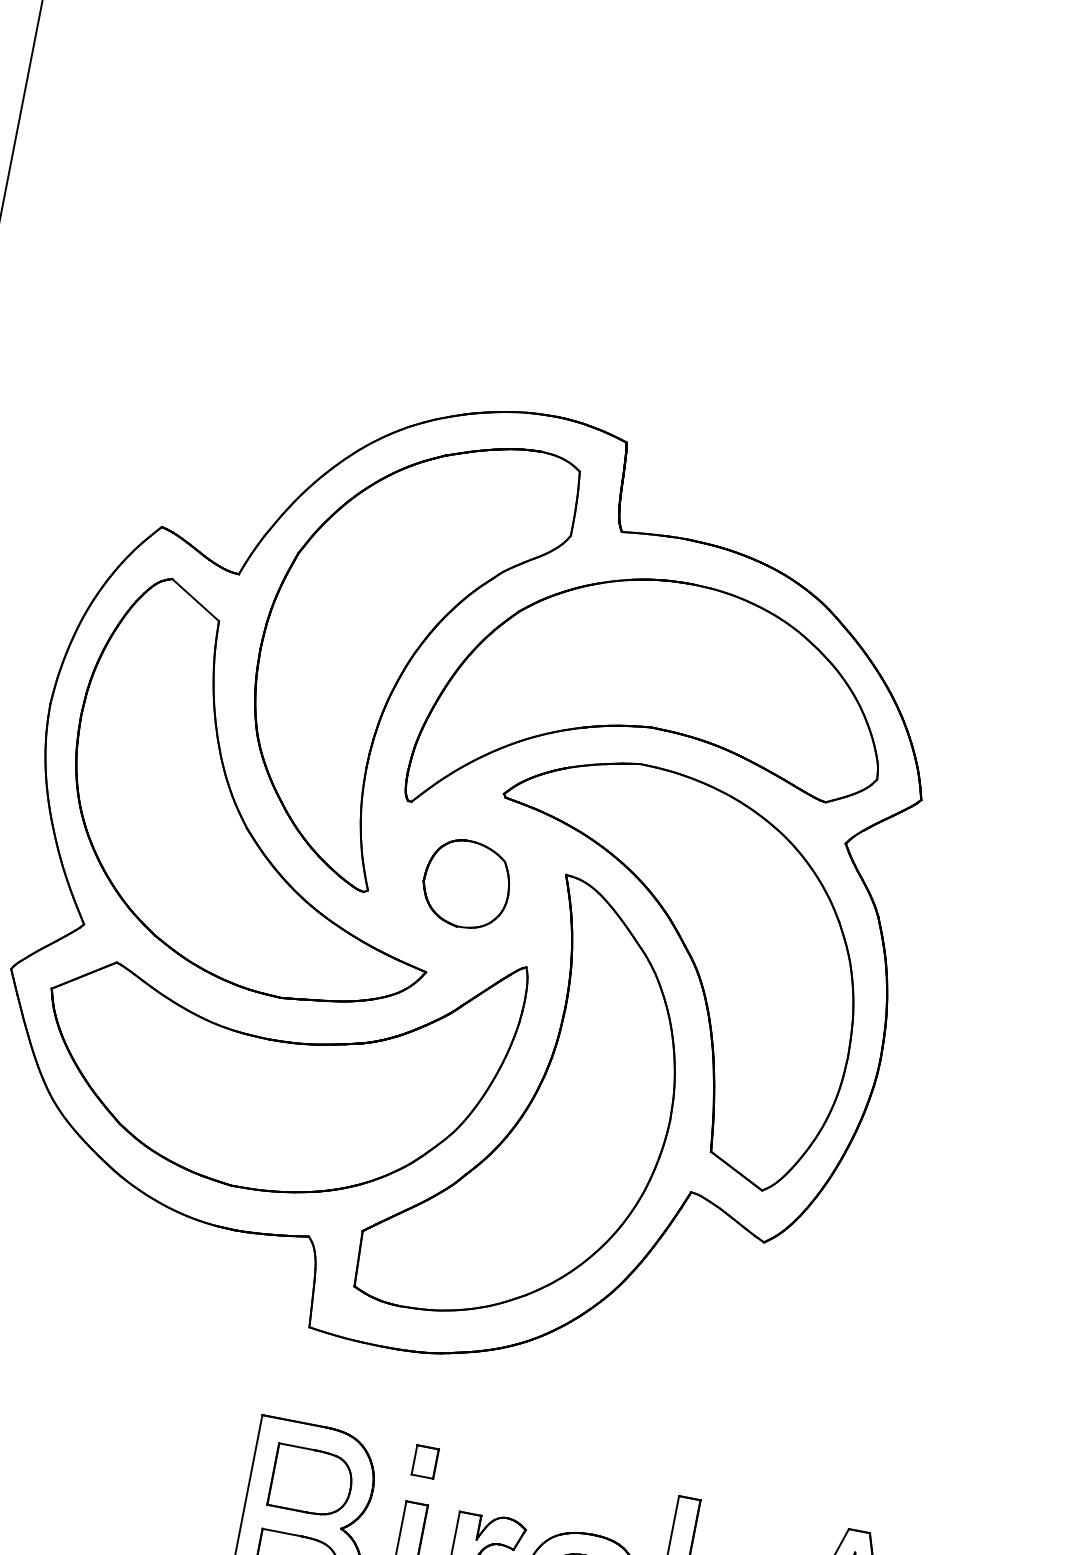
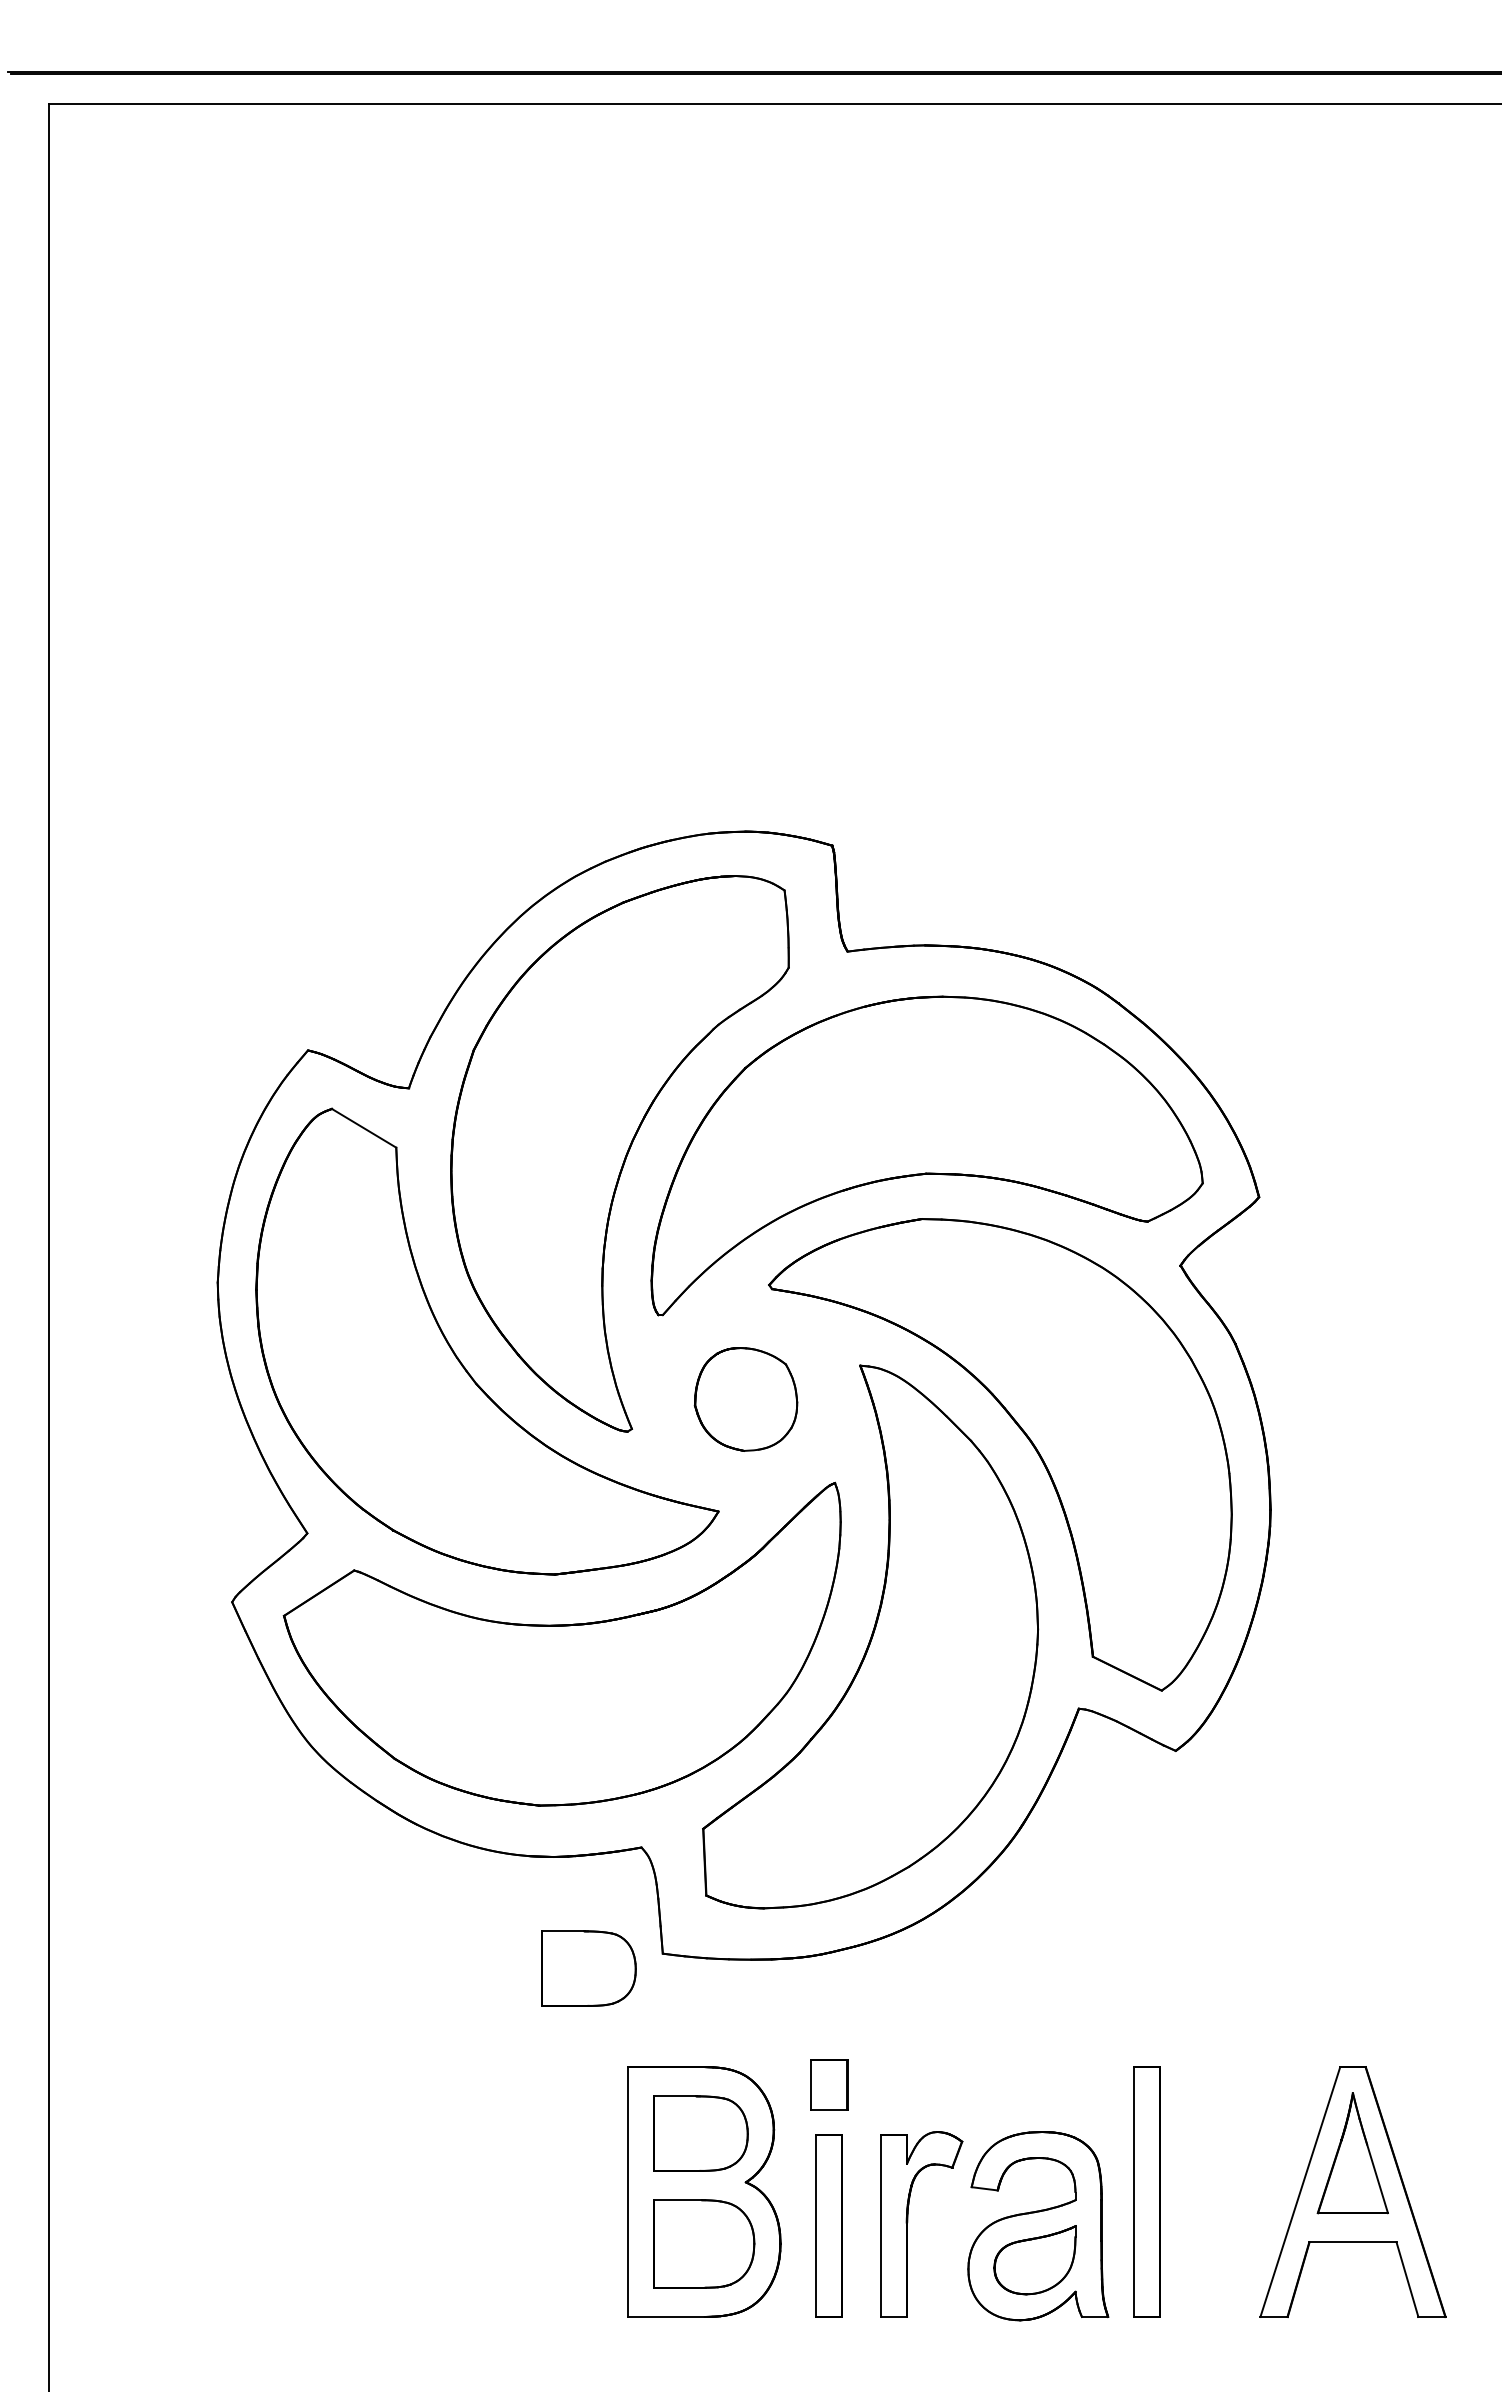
part: (245, 1327) -> (588, 1968), added
part: (424, 1461) -> (828, 2084), size x1.4

